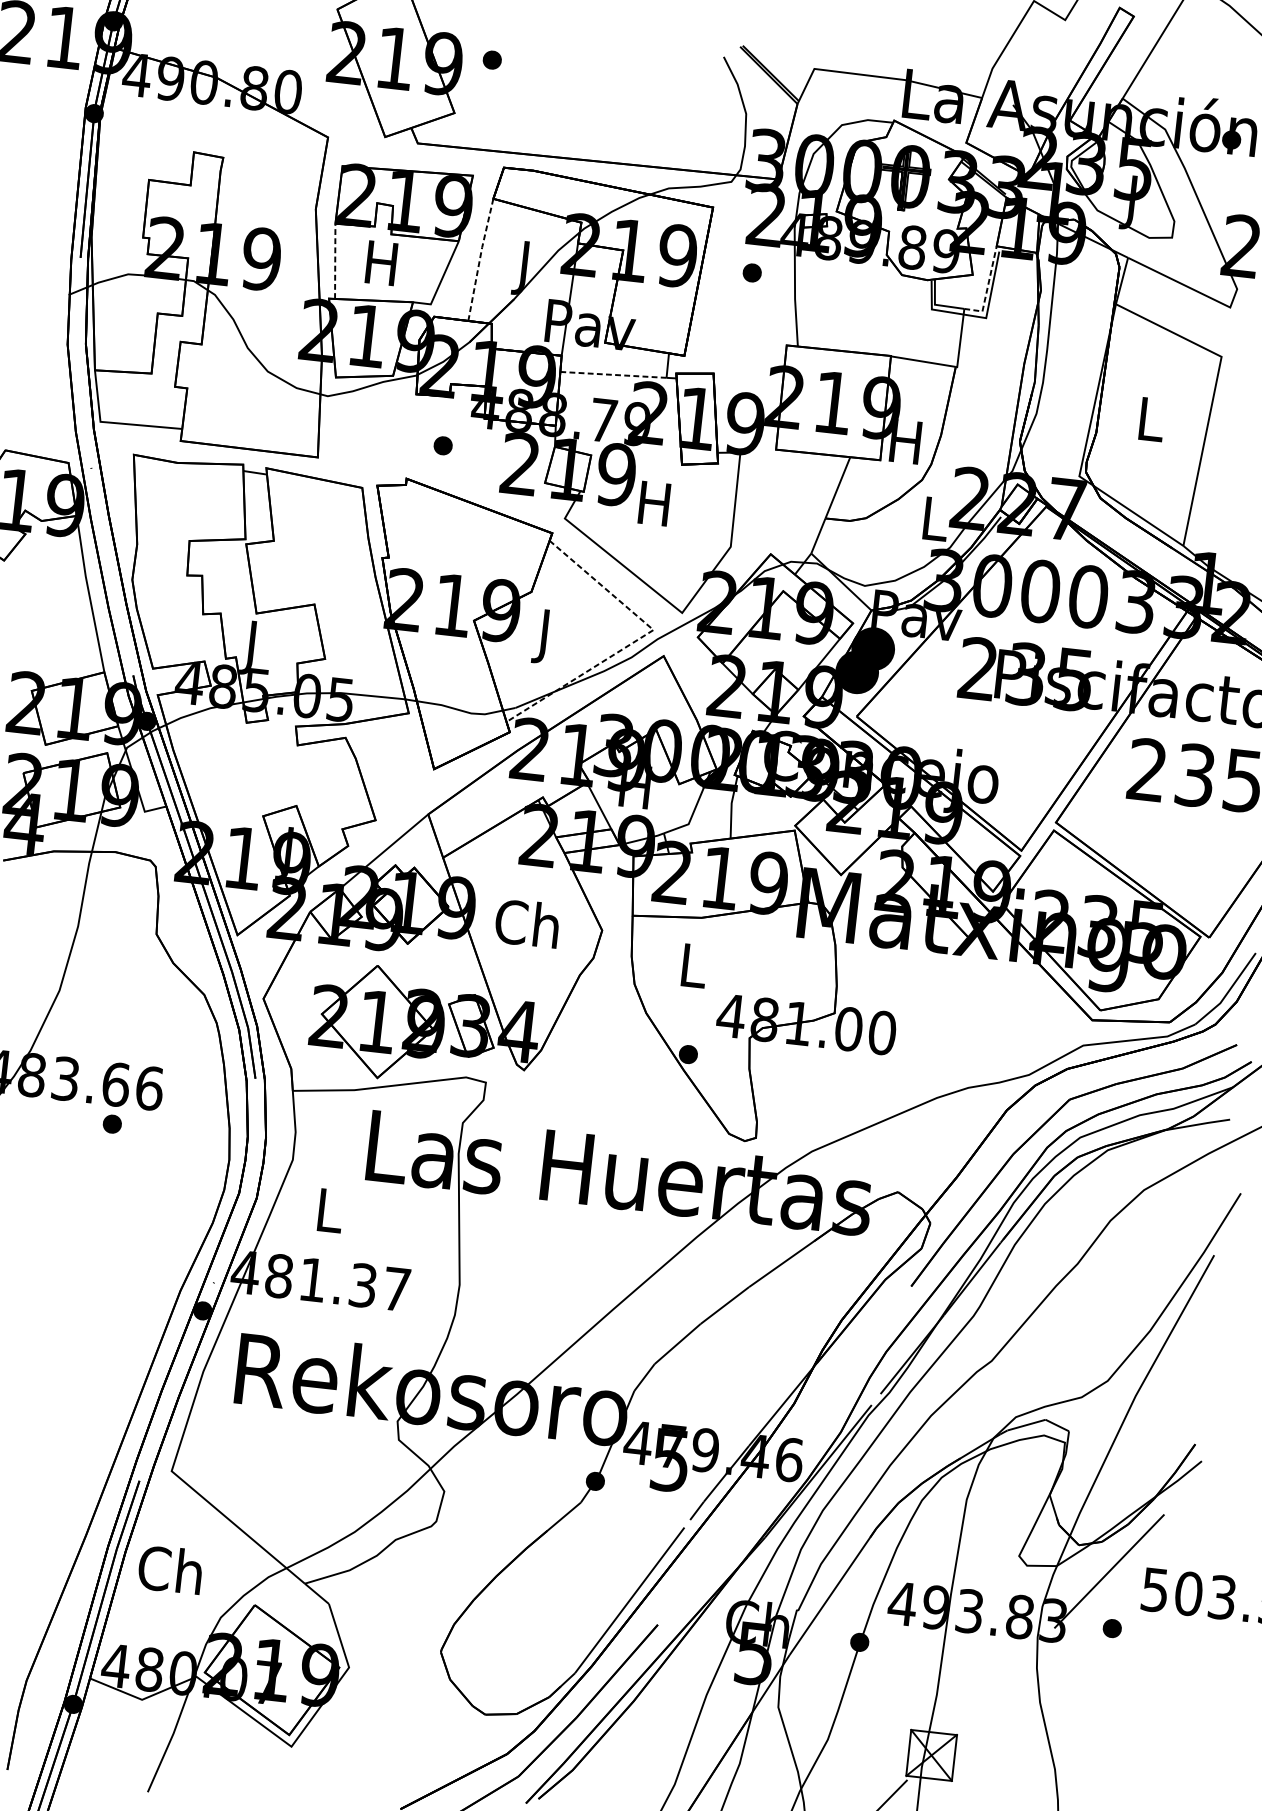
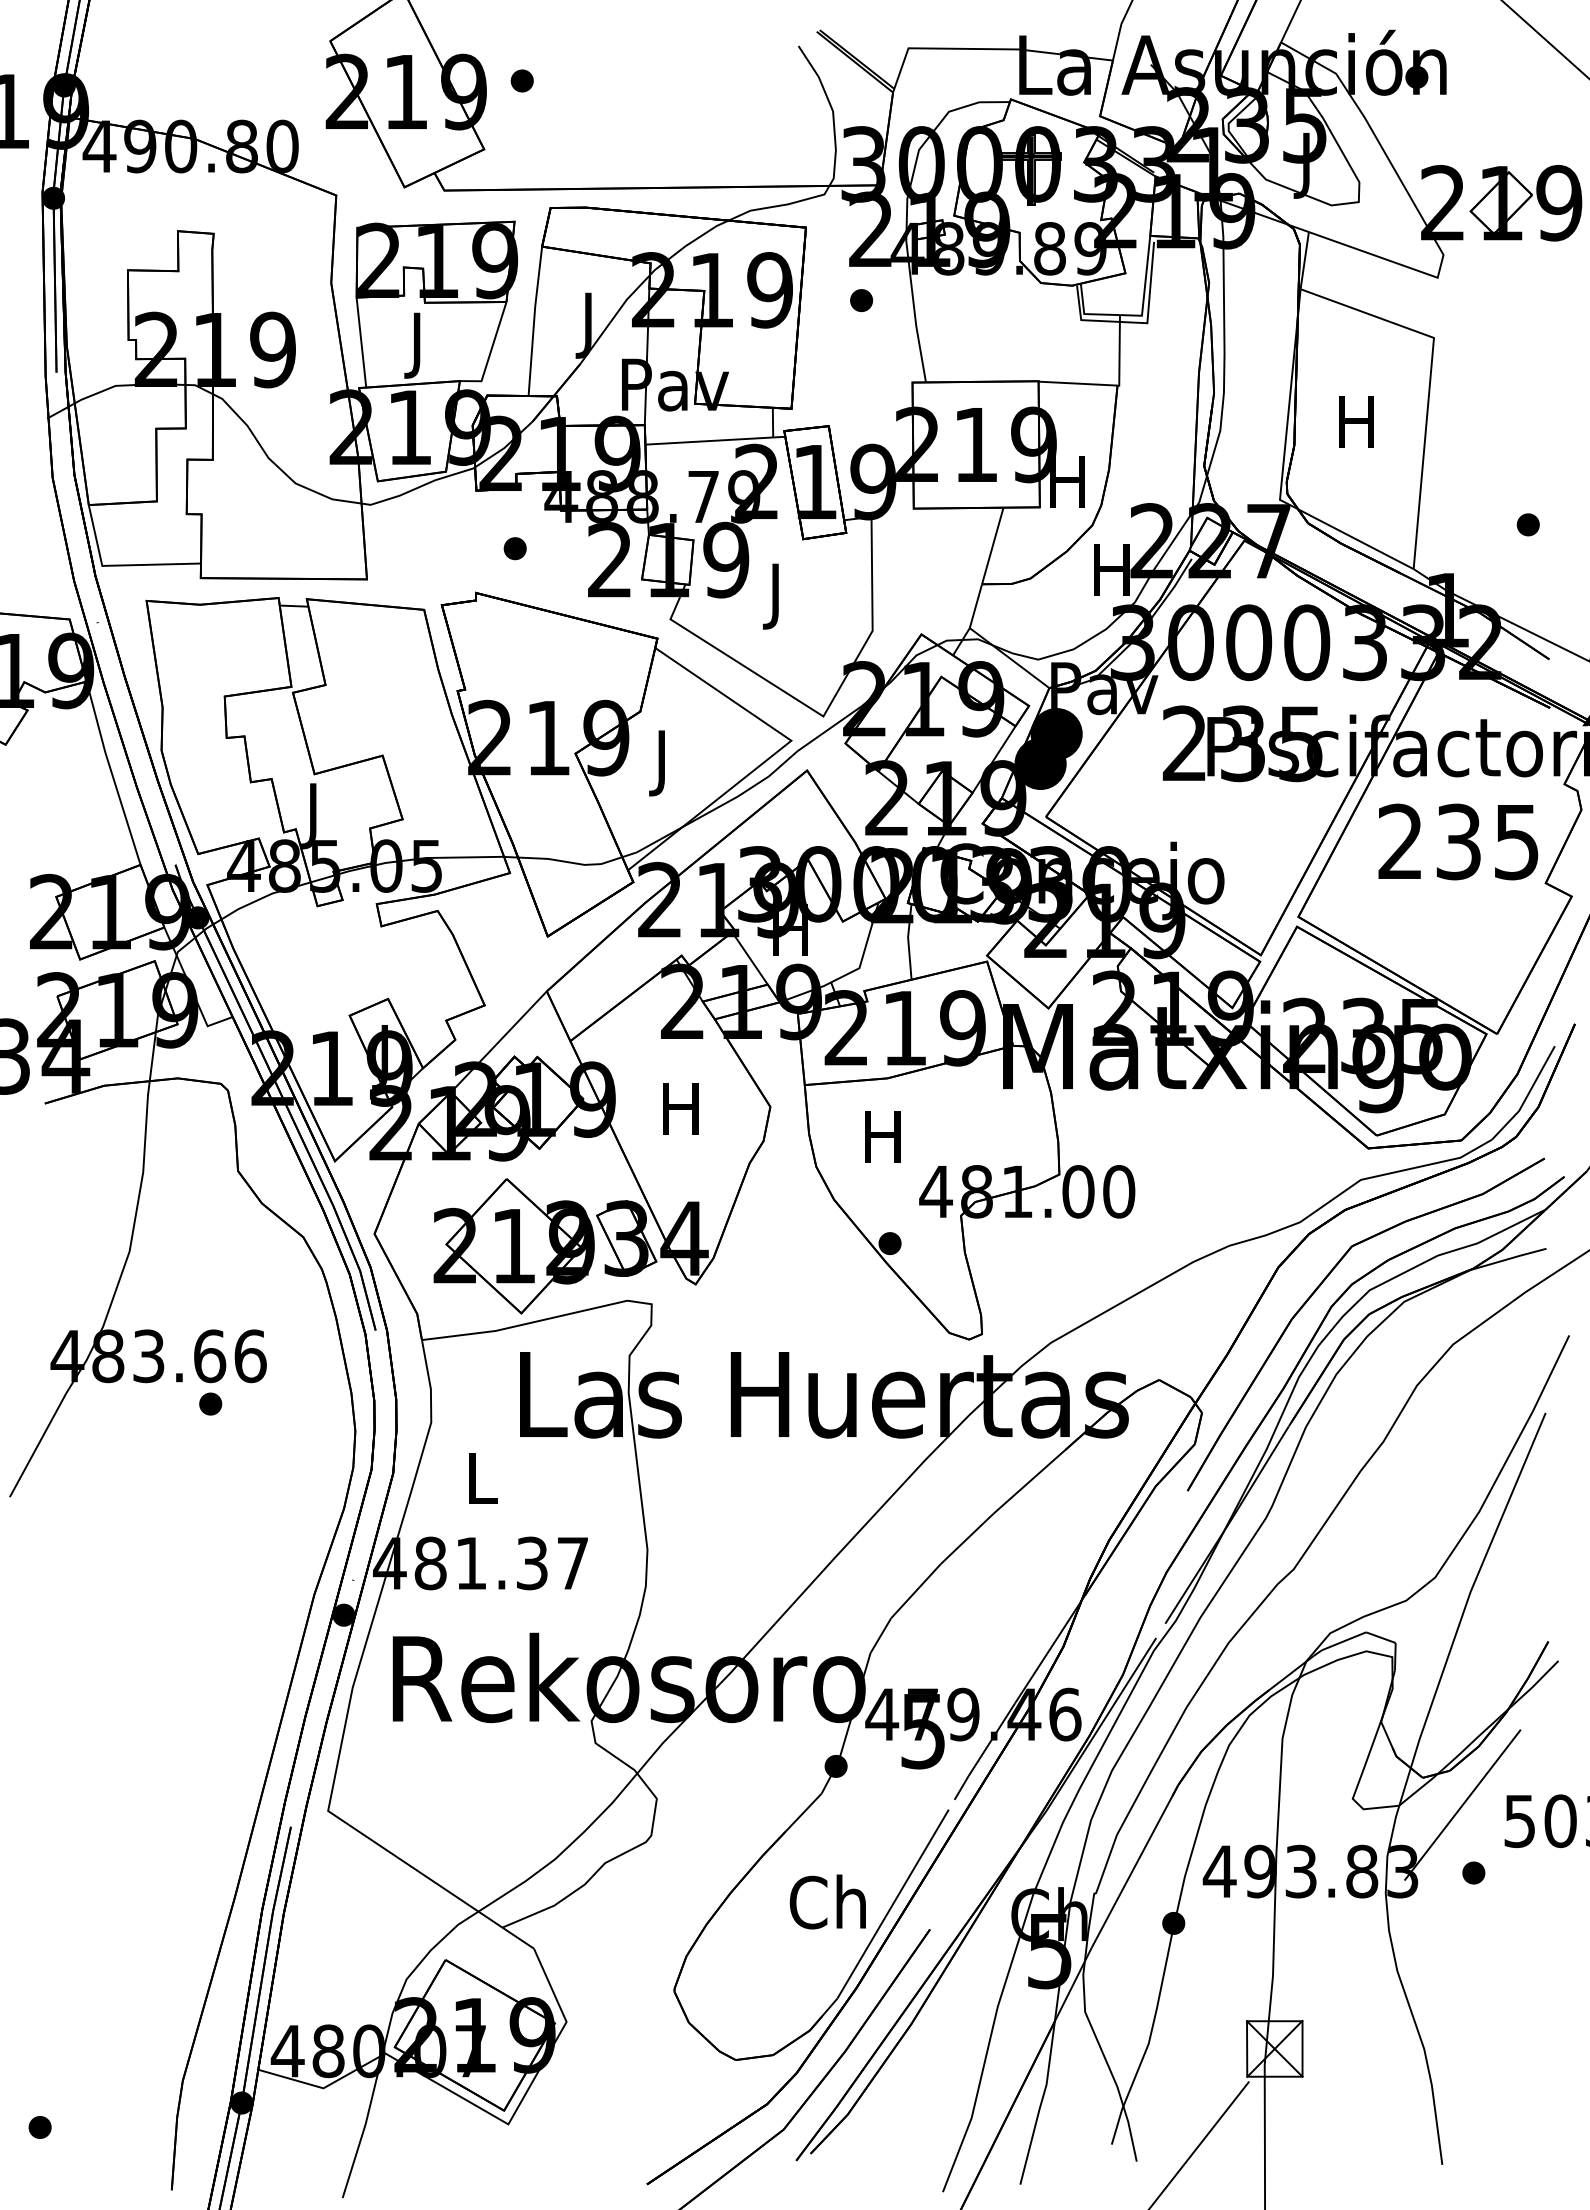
line: (480, 259) -> (534, 320), dashed -> solid
line: (335, 261) -> (361, 342), dashed -> solid
text: (380, 268) -> (416, 345), H -> J
line: (987, 288) -> (1144, 287), dashed -> solid
line: (613, 375) -> (709, 441), dashed -> solid
text: (1149, 418) -> (1356, 421), L -> H
text: (653, 509) -> (775, 596), H -> J
text: (933, 518) -> (1111, 569), L -> H
line: (638, 639) -> (774, 754), dashed -> solid
text: (527, 923) -> (679, 1108), Ch -> H
text: (692, 965) -> (882, 1136), L -> H
text: (170, 1569) -> (827, 1901), moved

